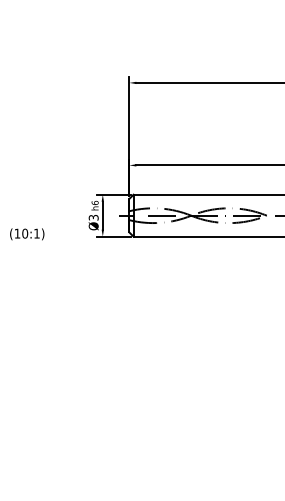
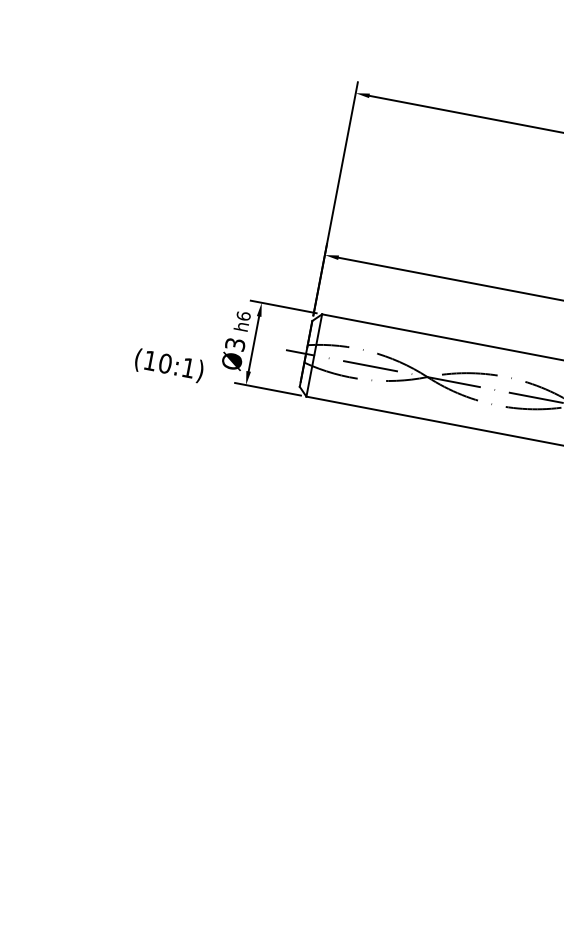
text: (27, 234) -> (169, 366), moved

